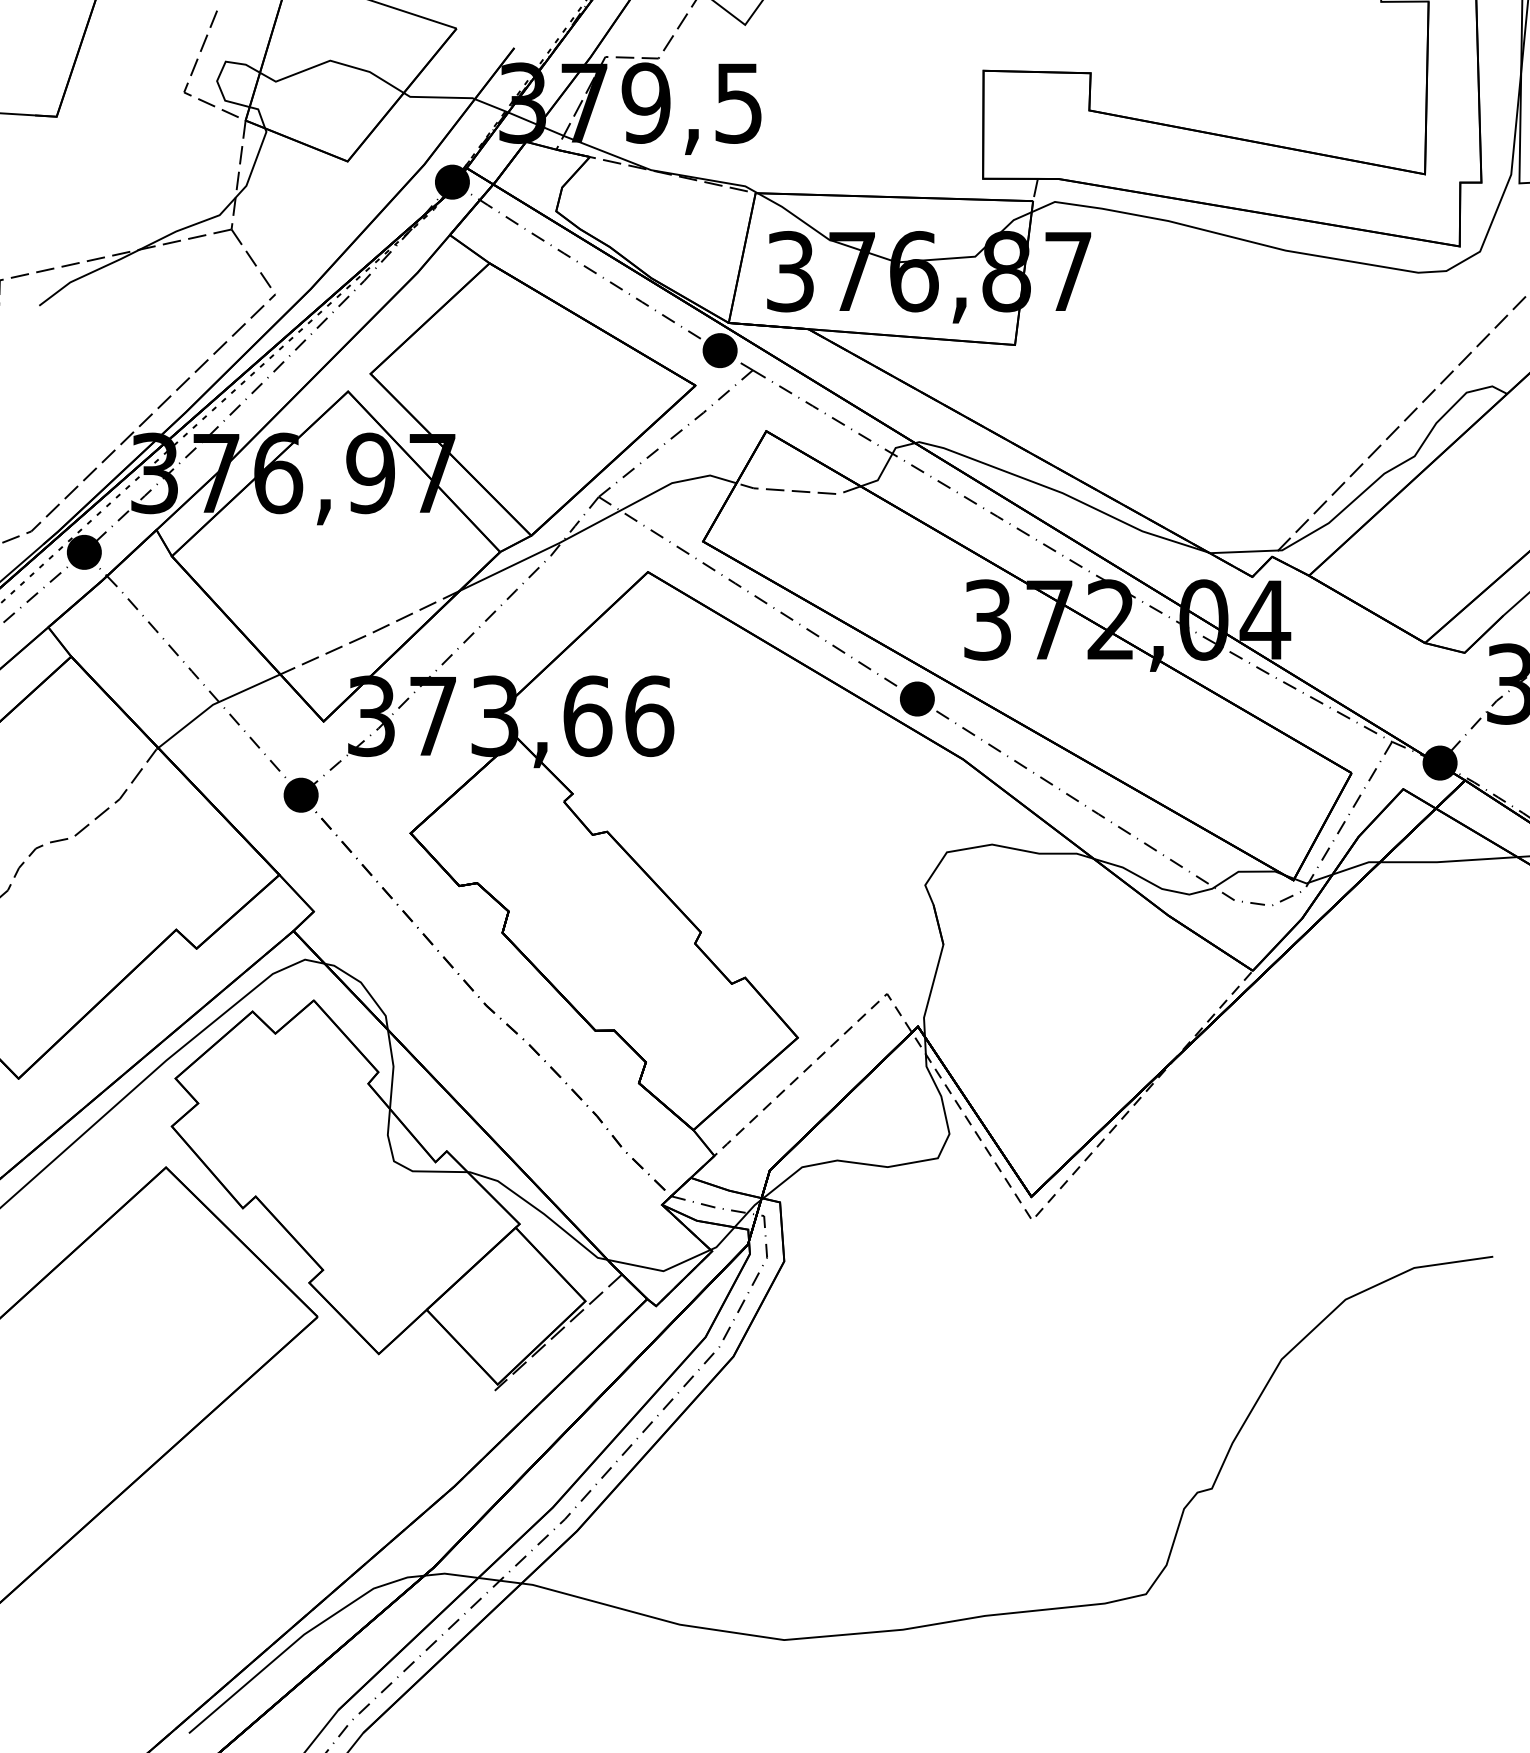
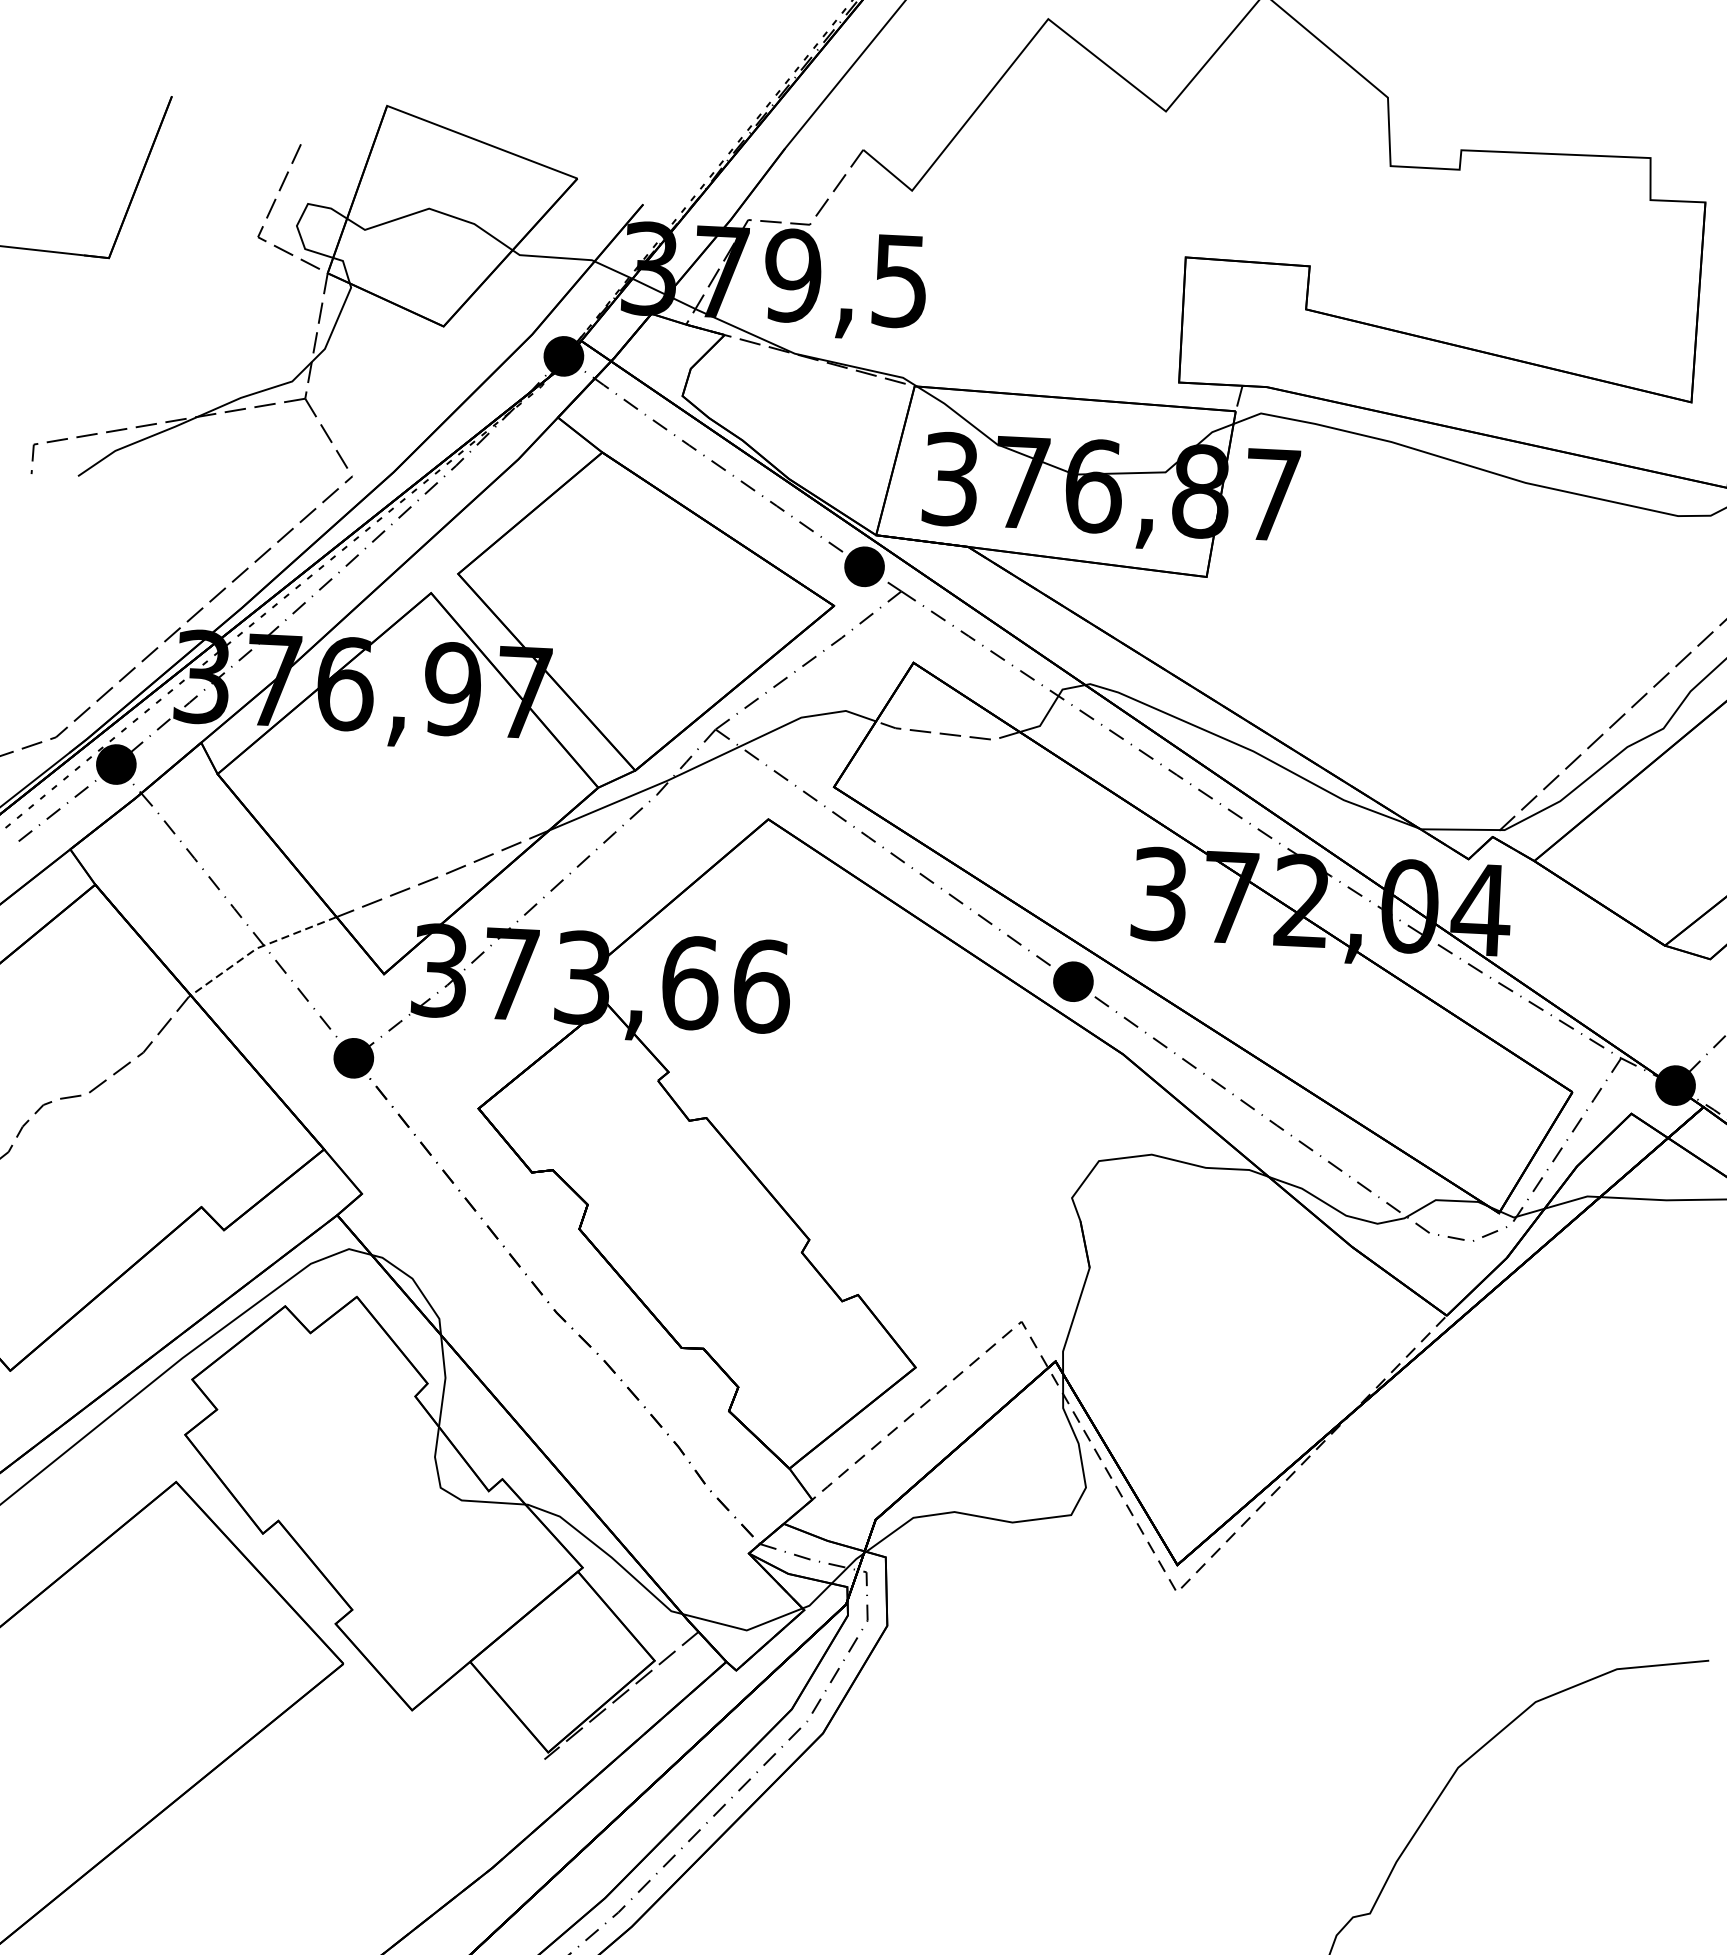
line: (213, 704) -> (257, 948), solid -> dashed

